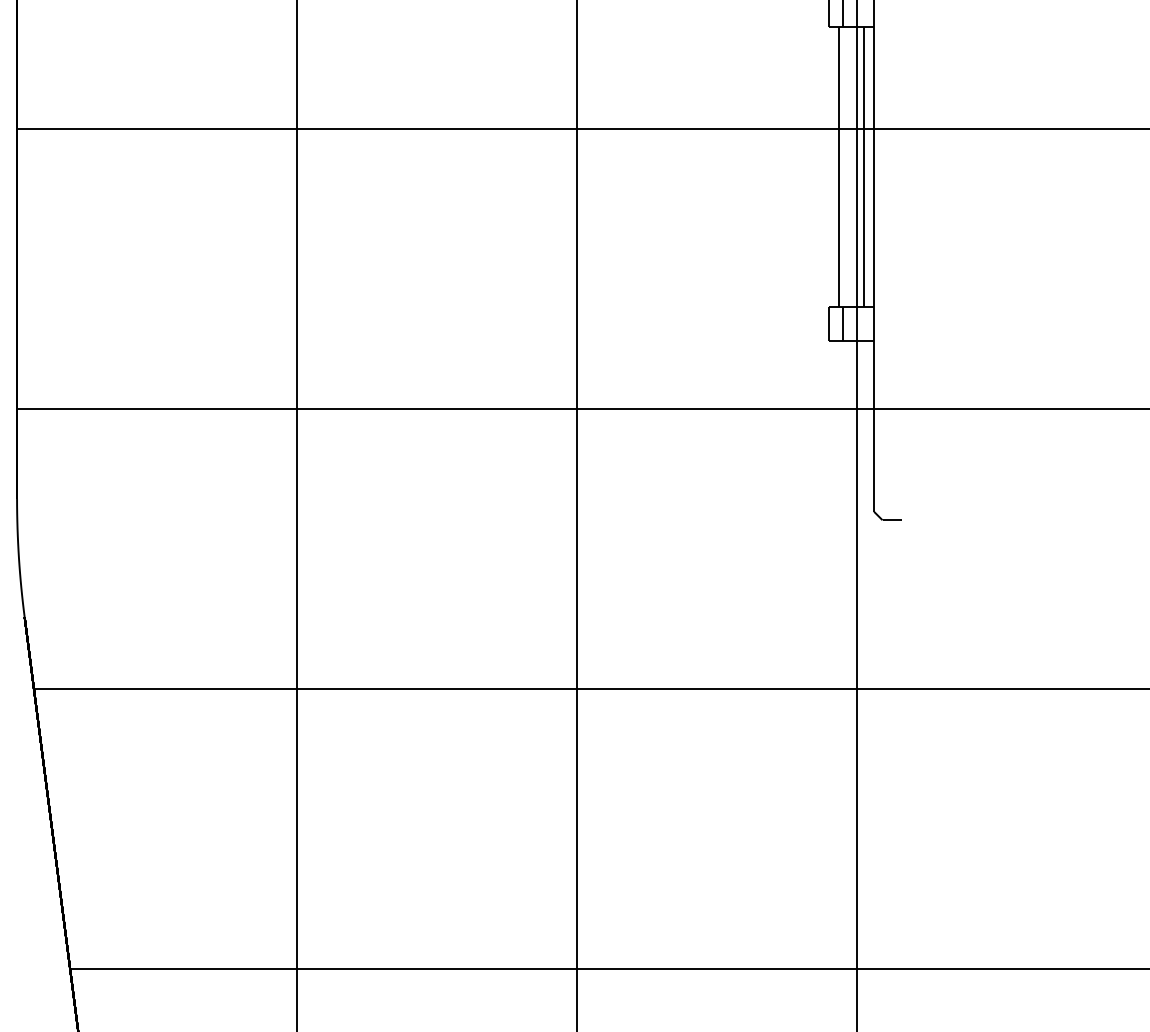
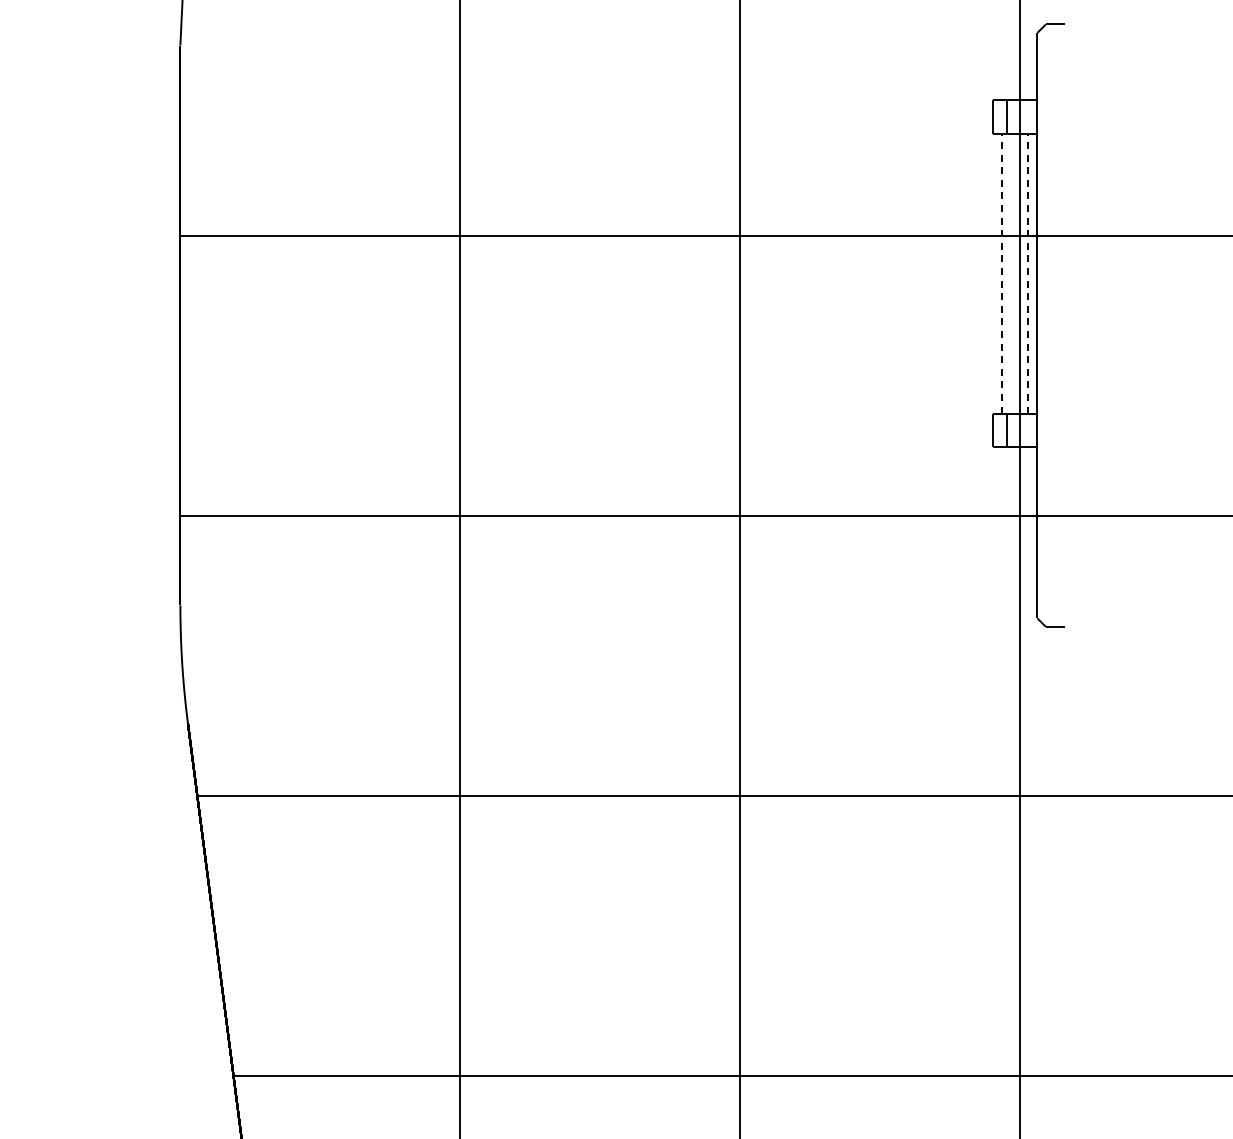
line: (839, 166) -> (1002, 273), solid -> dashed
line: (864, 166) -> (1027, 273), solid -> dashed

